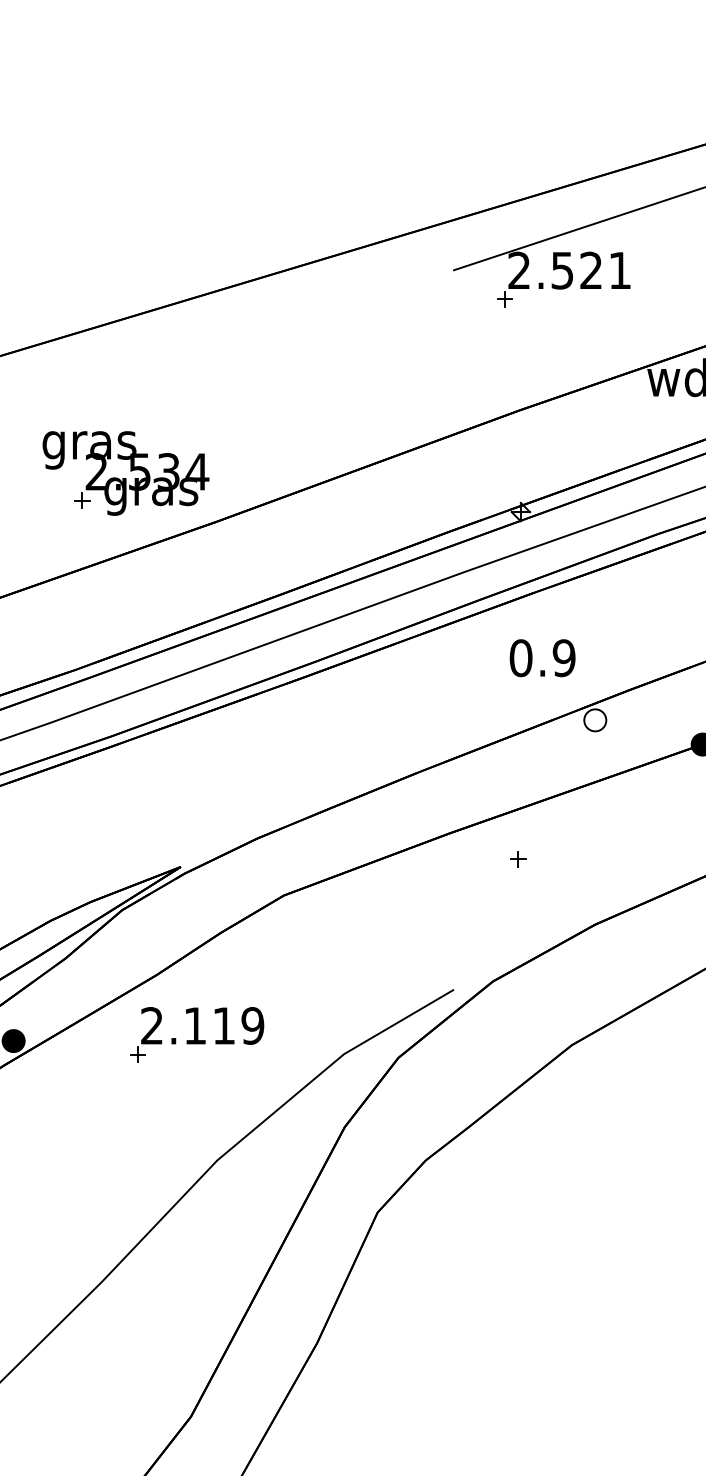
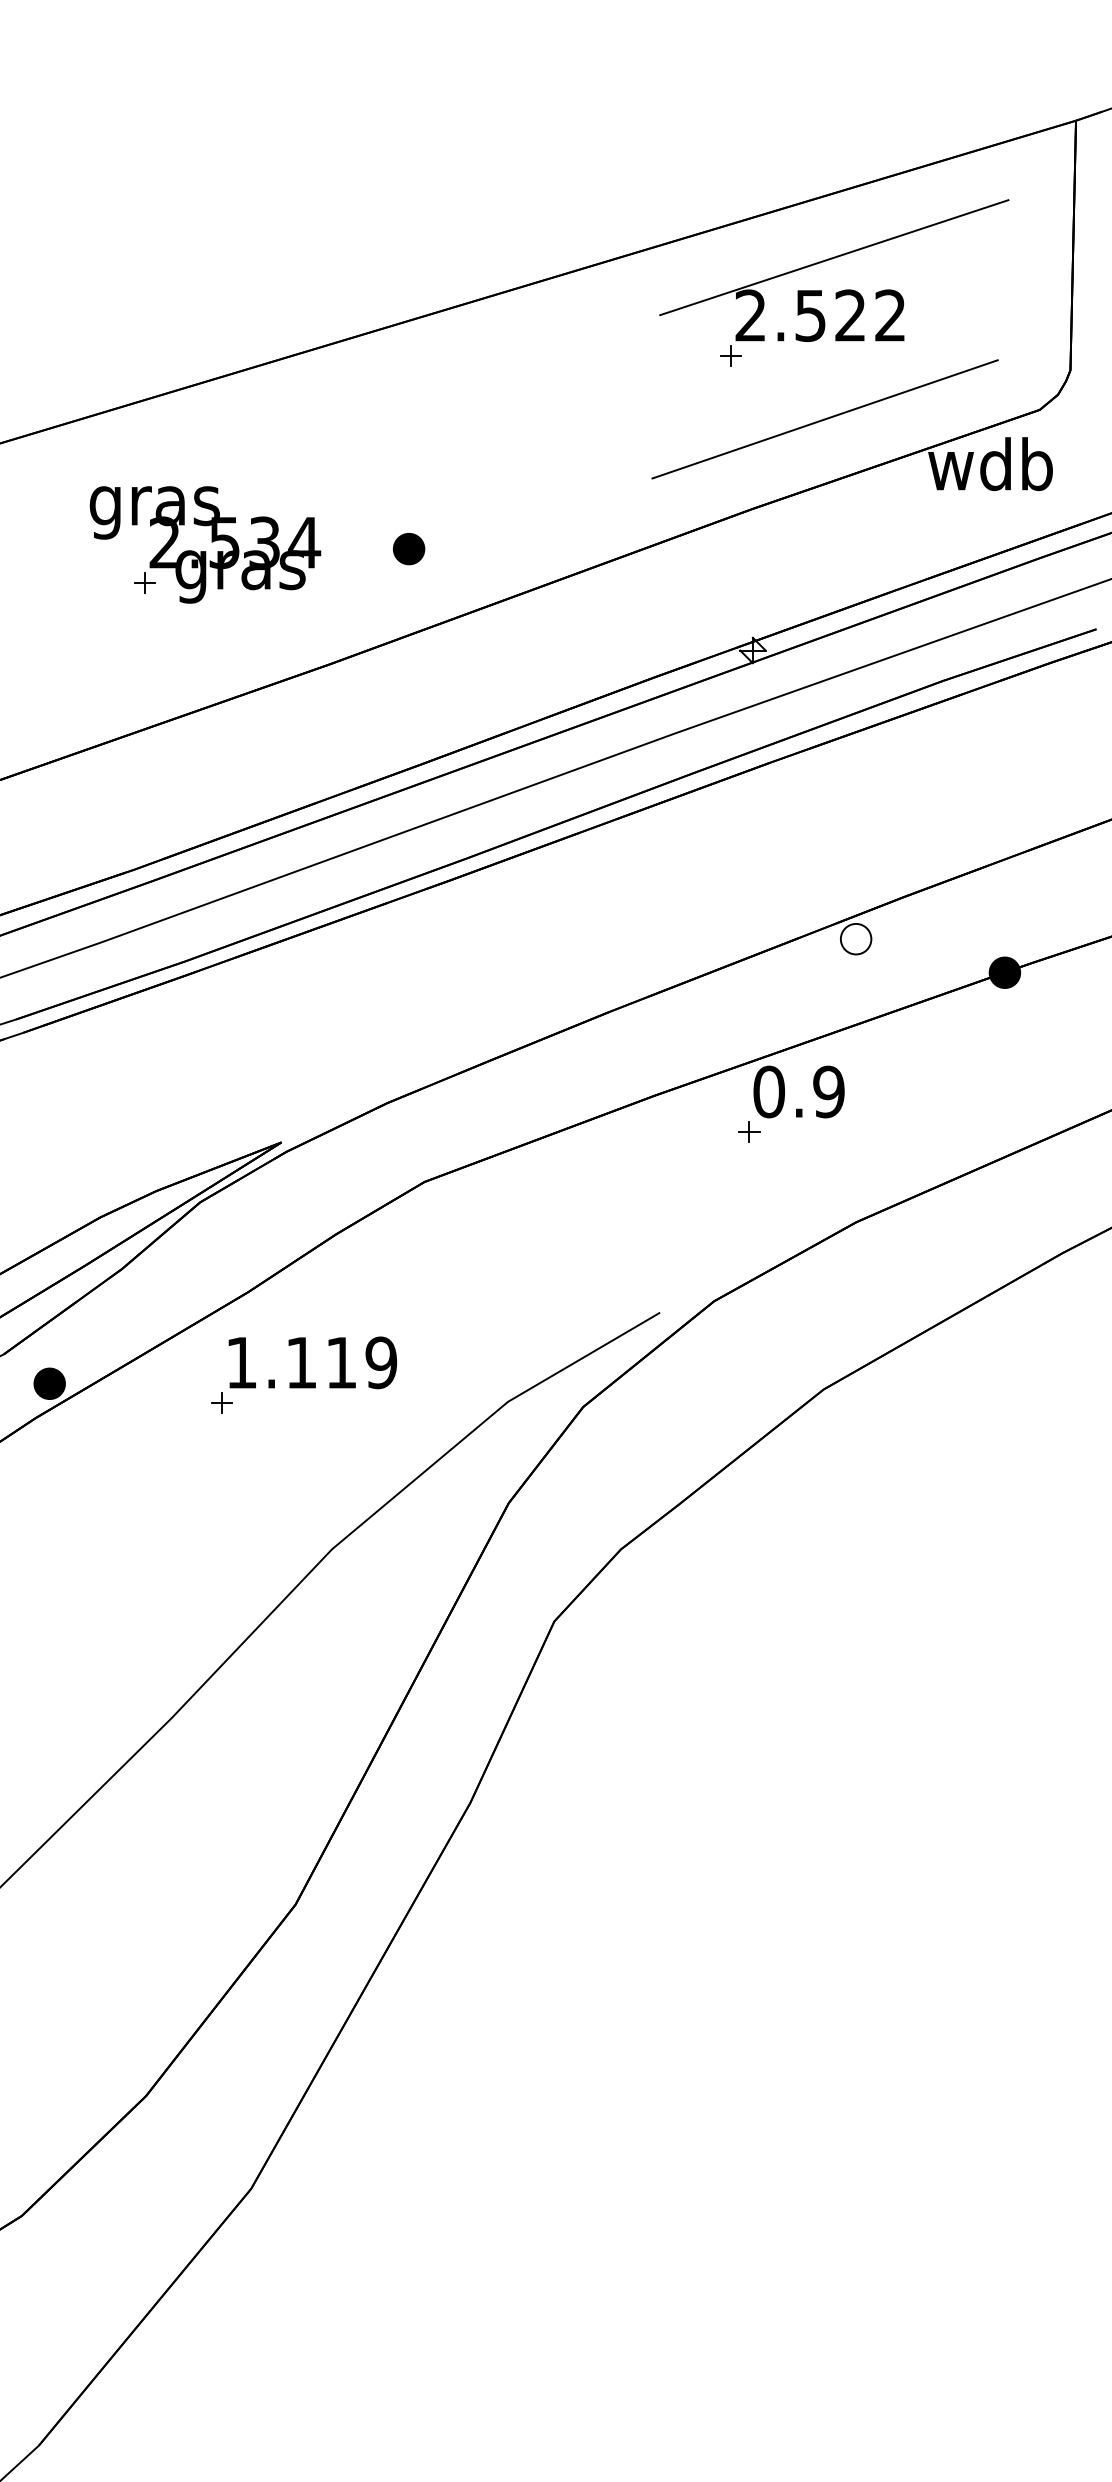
text: (619, 270) -> (889, 315), 2.521 -> 2.522
line: (572, 345) -> (824, 419), added
part: (273, 439) -> (409, 549), added
part: (130, 471) -> (211, 542), moved
text: (542, 657) -> (798, 1091), moved
text: (151, 1025) -> (240, 1362), 2.119 -> 1.119

